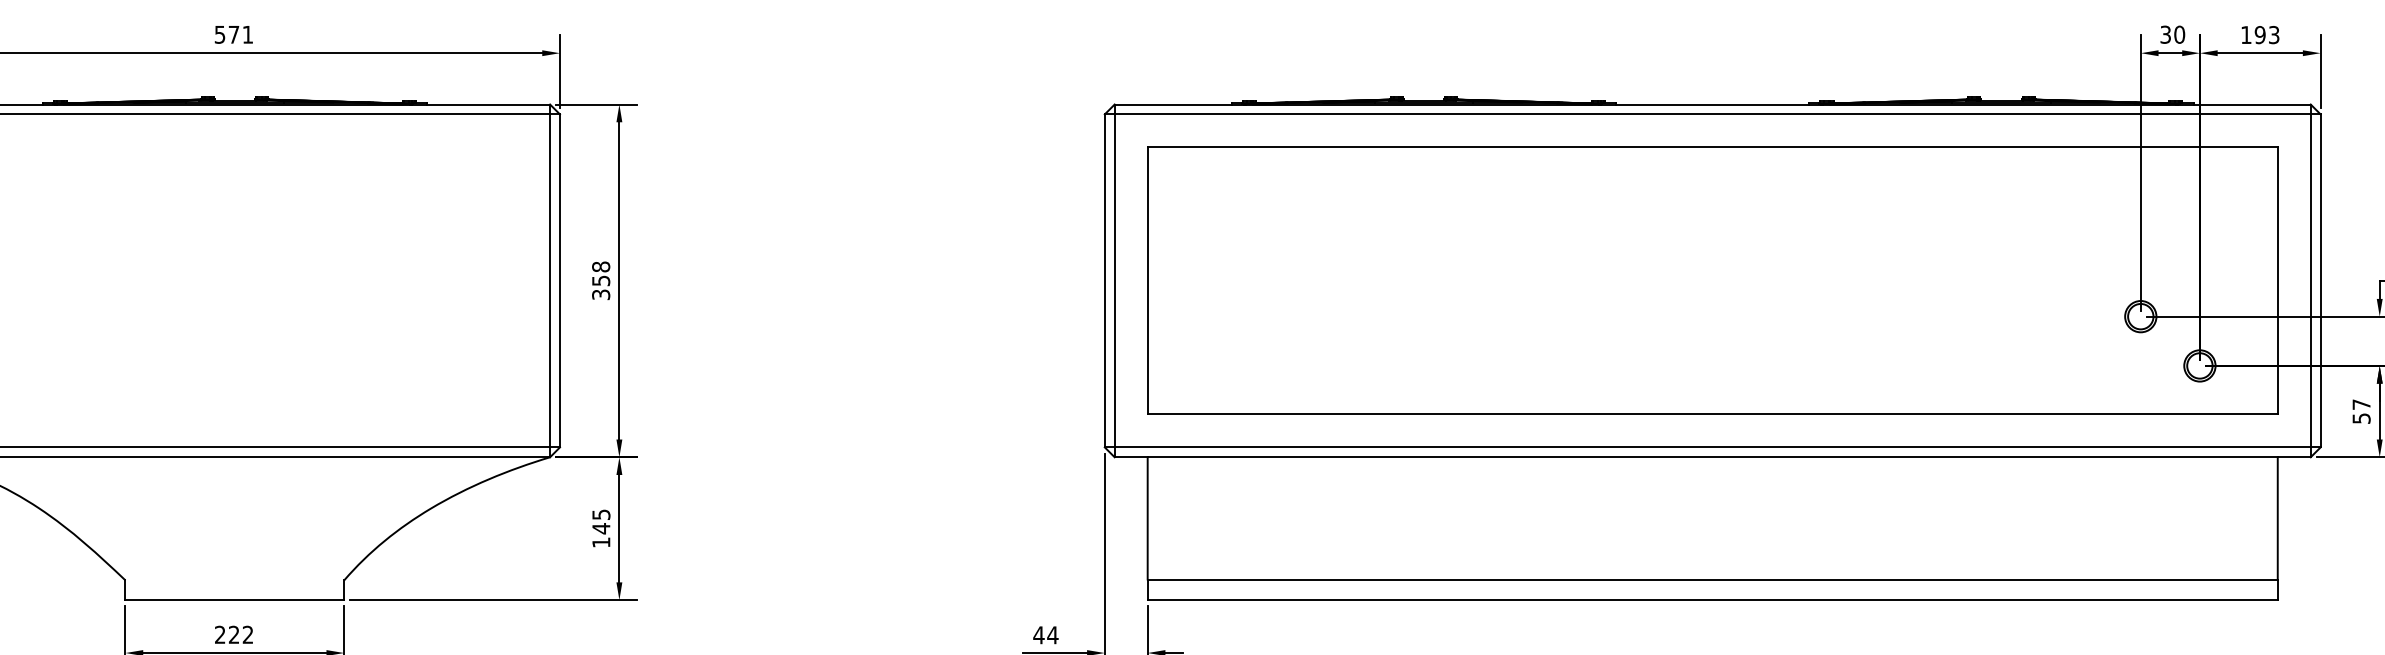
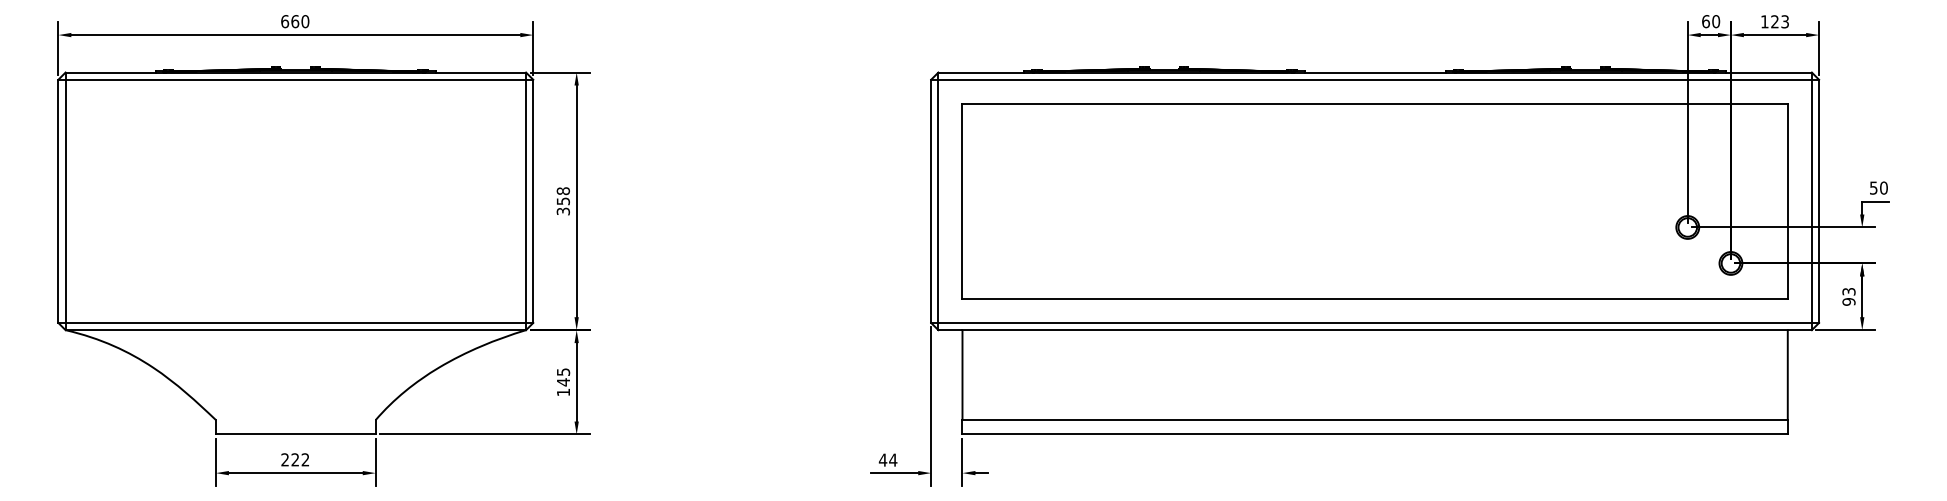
text: (234, 34) -> (295, 21), 571 -> 660
text: (2165, 34) -> (1705, 21), 30 -> 60
text: (2259, 34) -> (1774, 21), 193 -> 123
text: (2360, 411) -> (1848, 296), 57 -> 93

